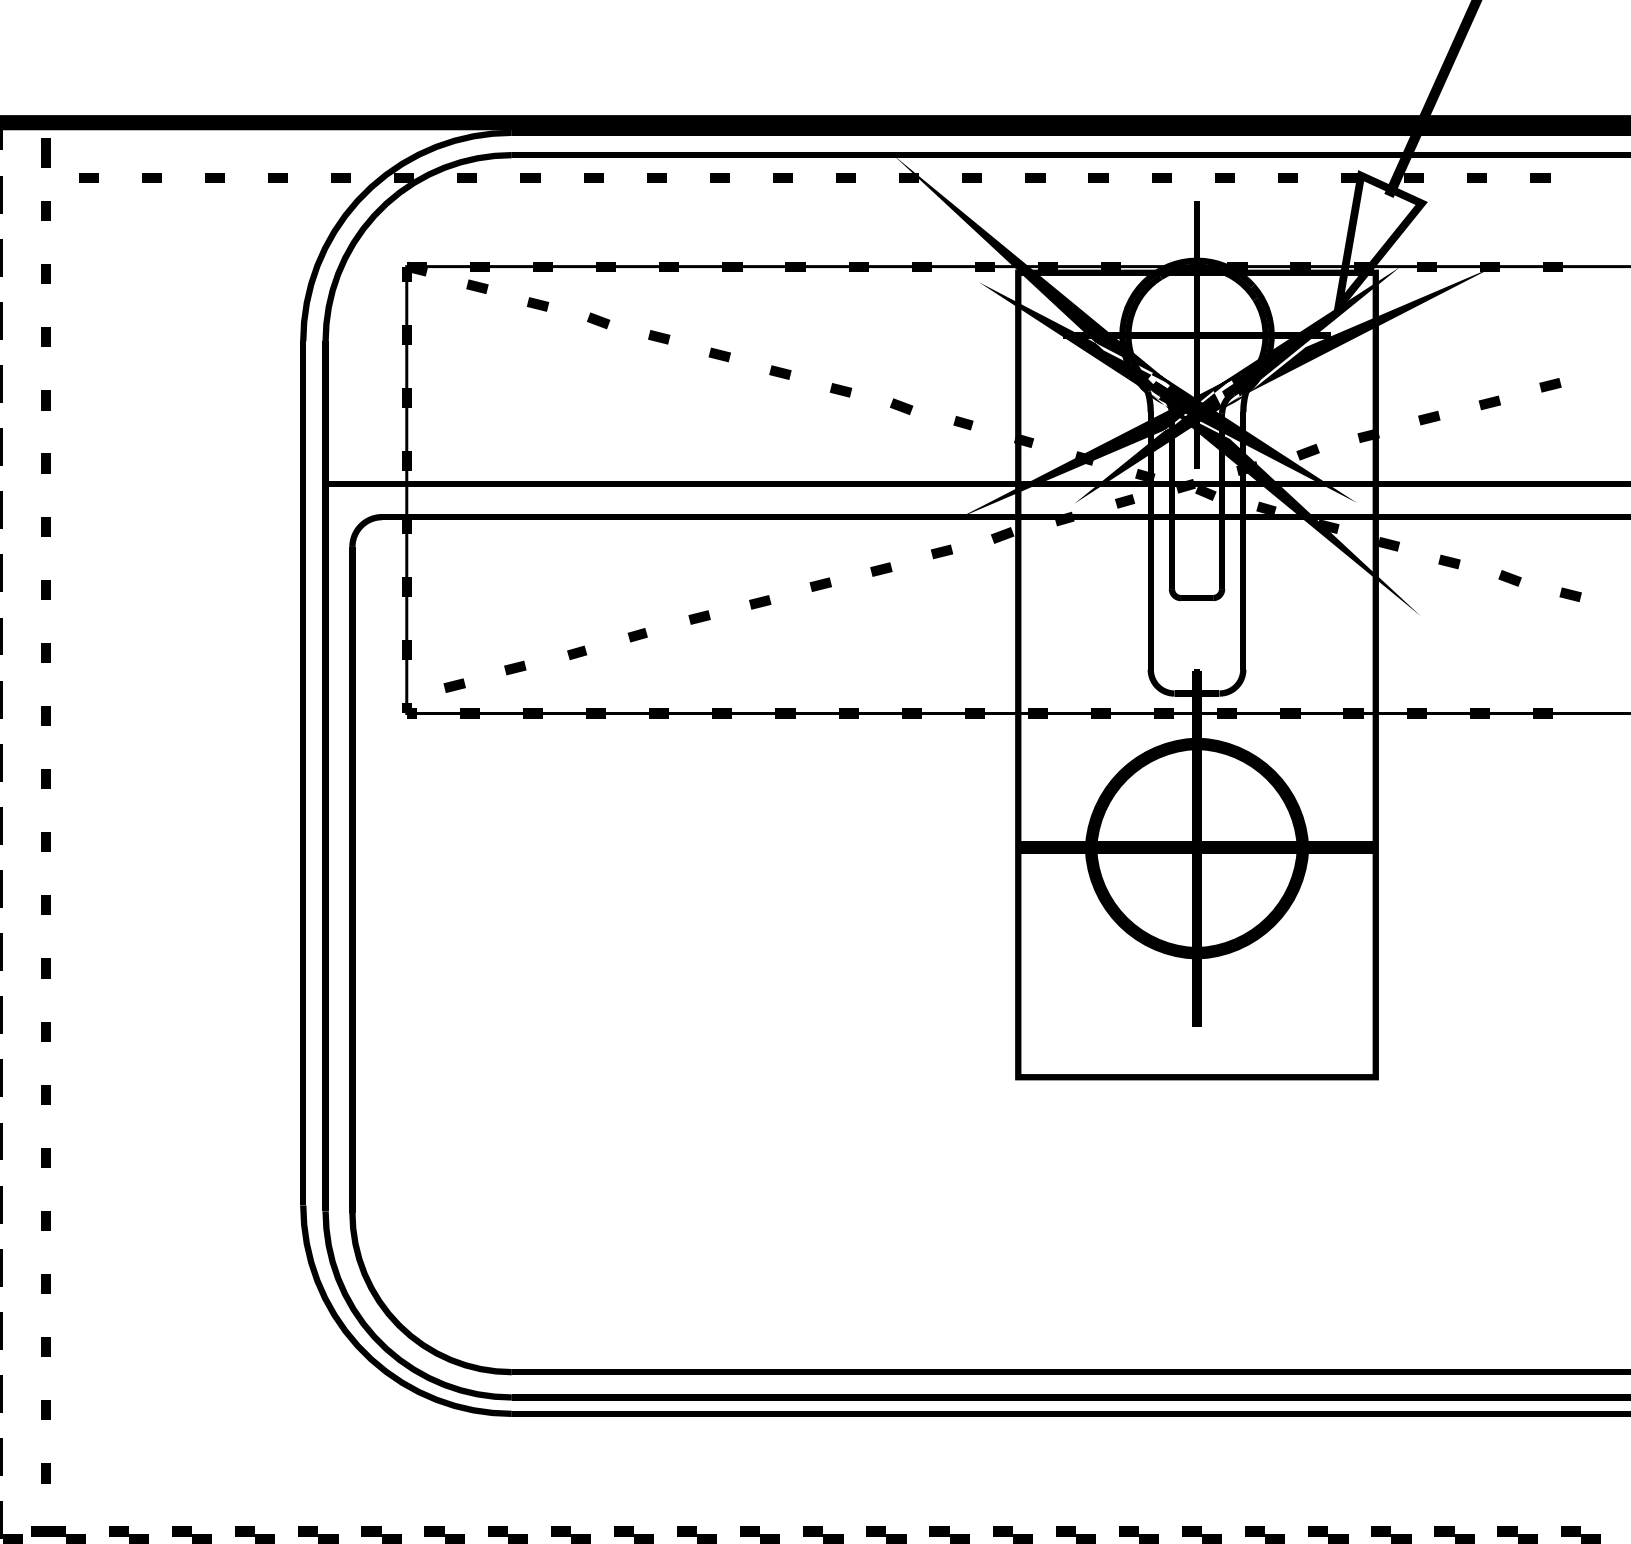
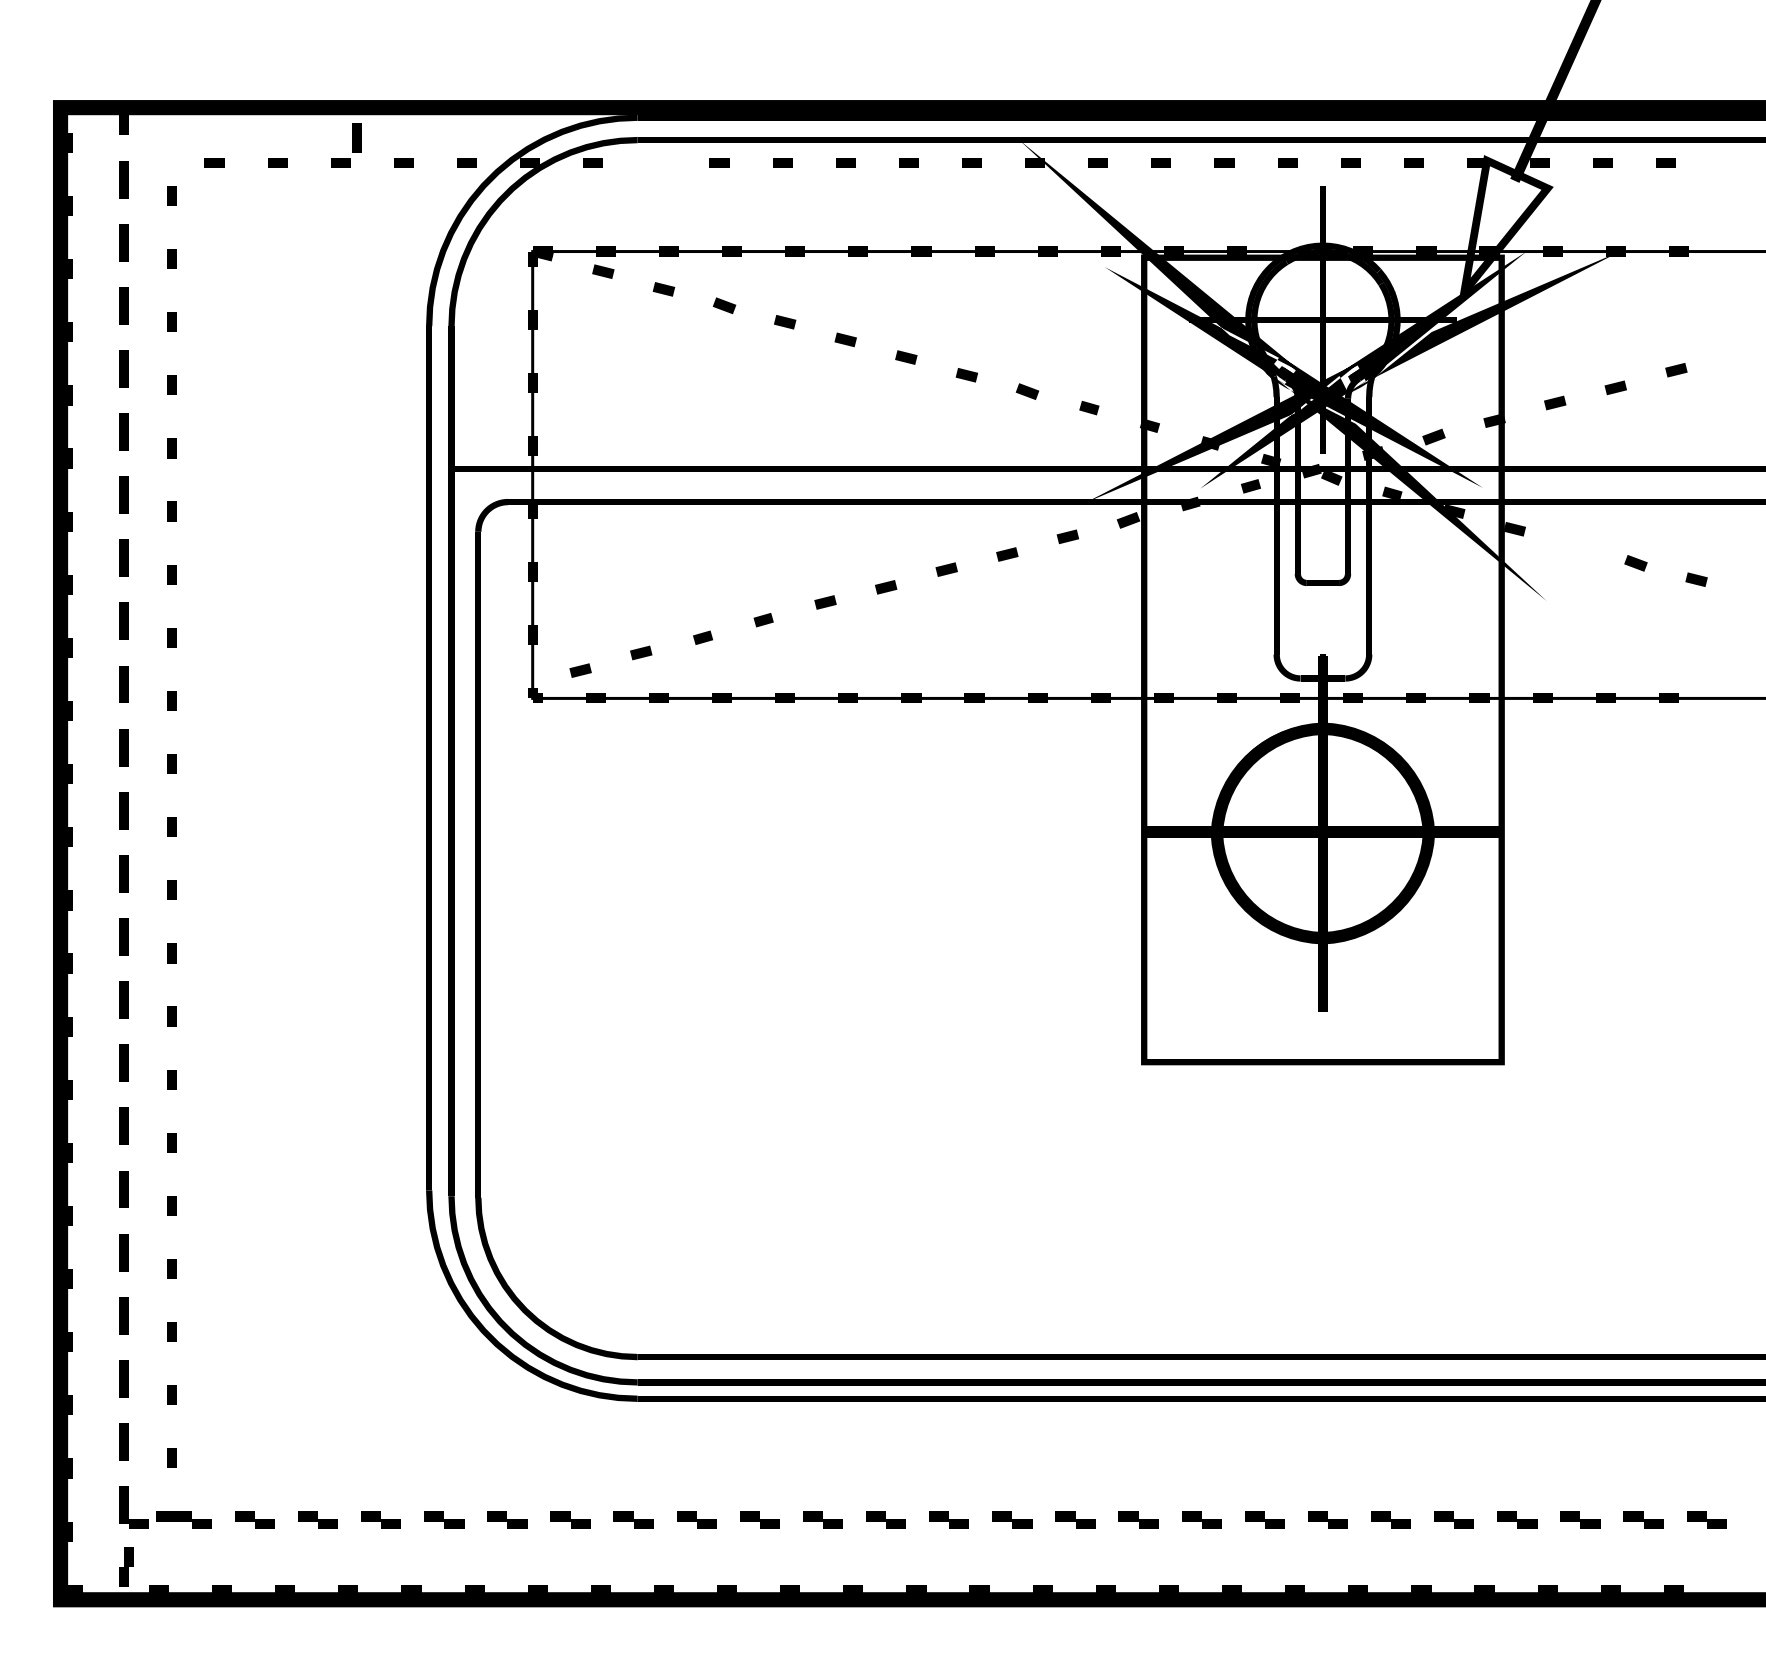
part: (45, 152) -> (356, 137), moved
line: (530, 177) -> (656, 162), removed
line: (1449, 561) -> (1575, 546), removed

